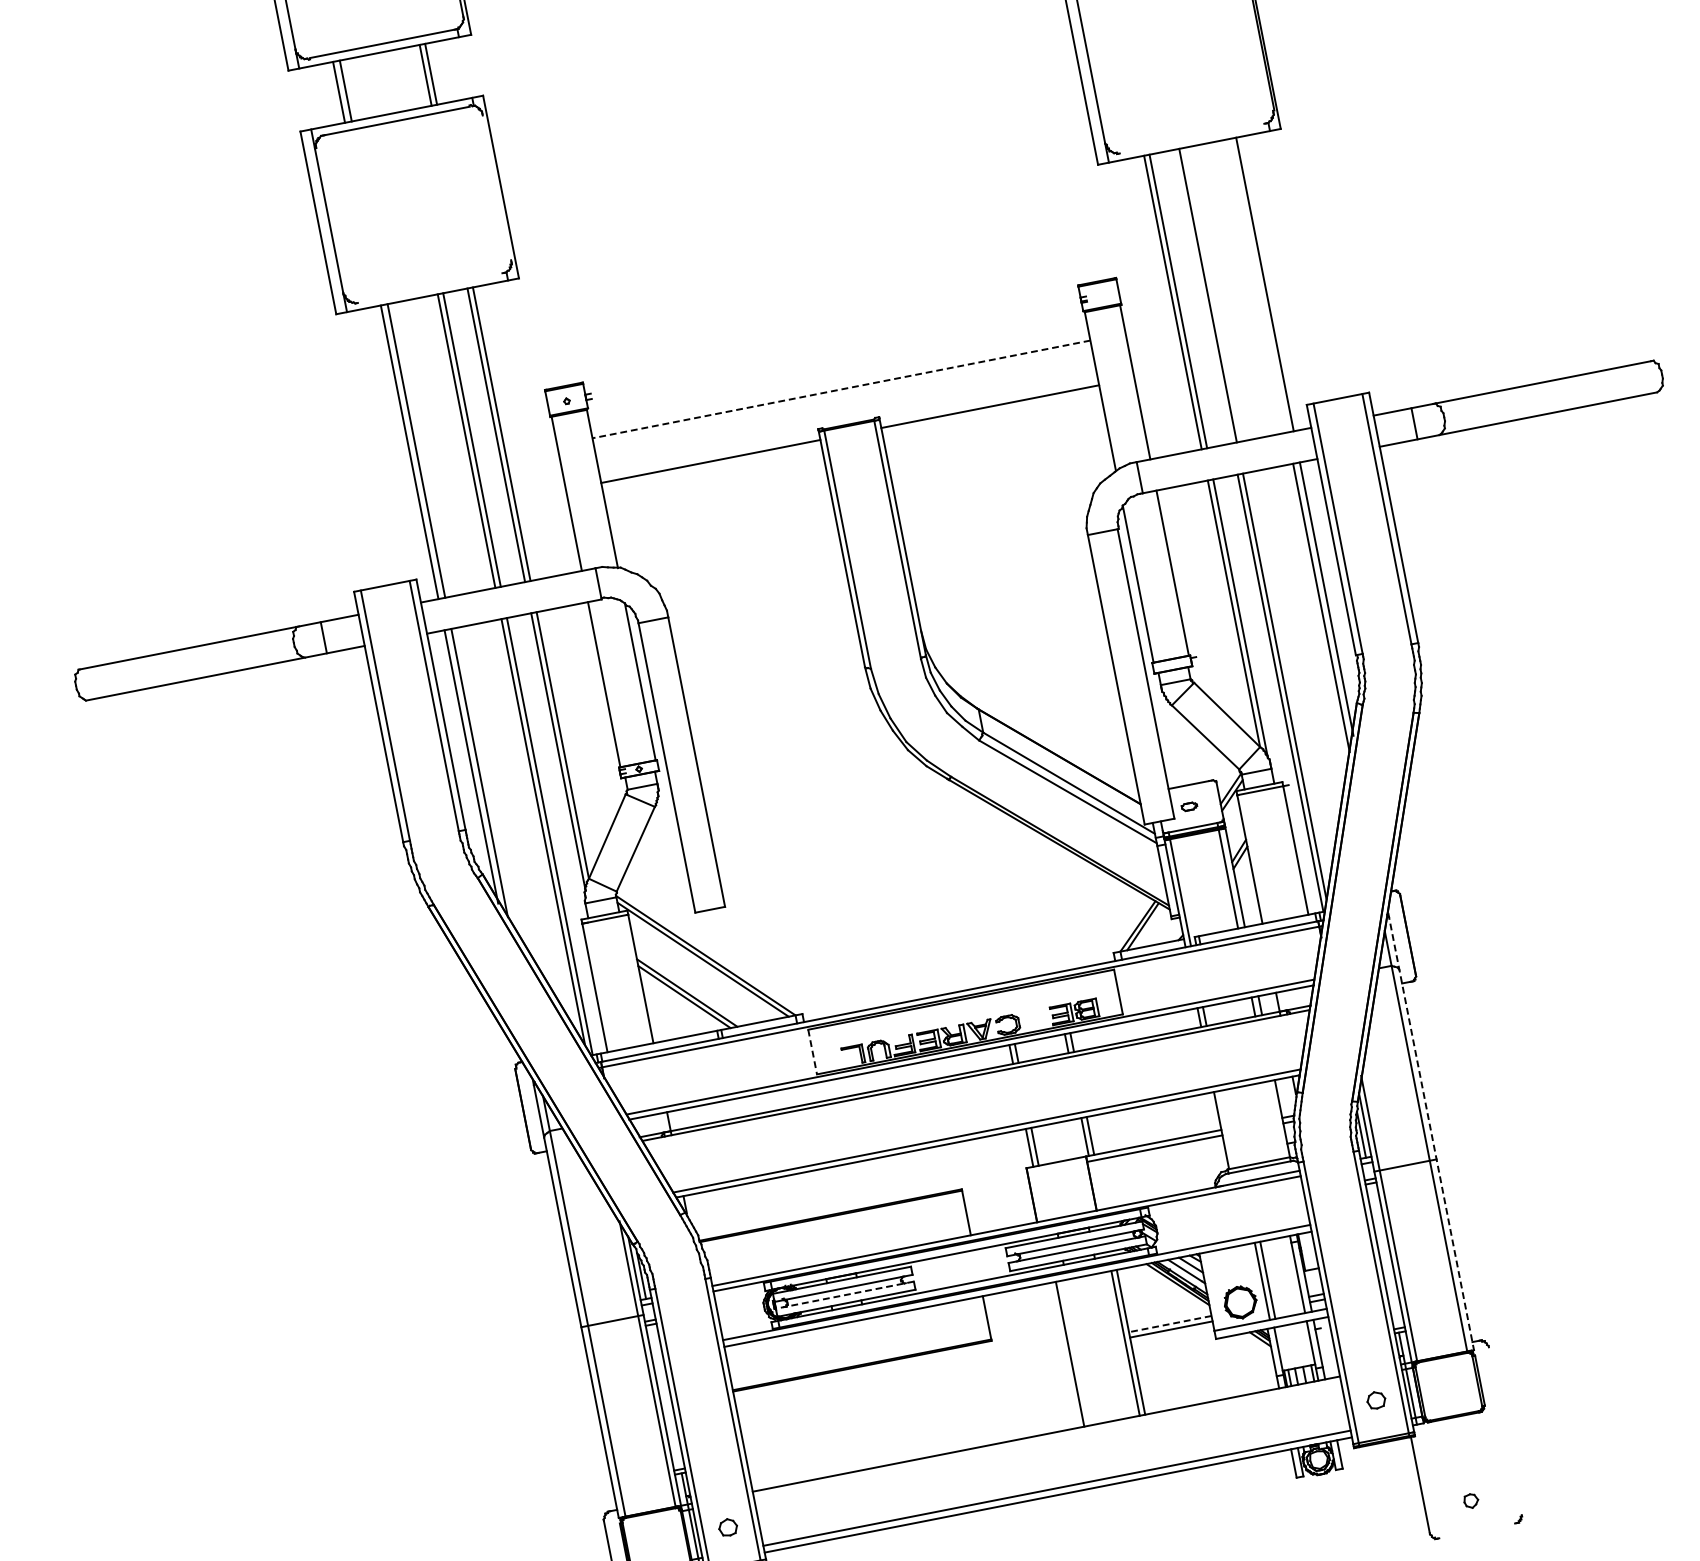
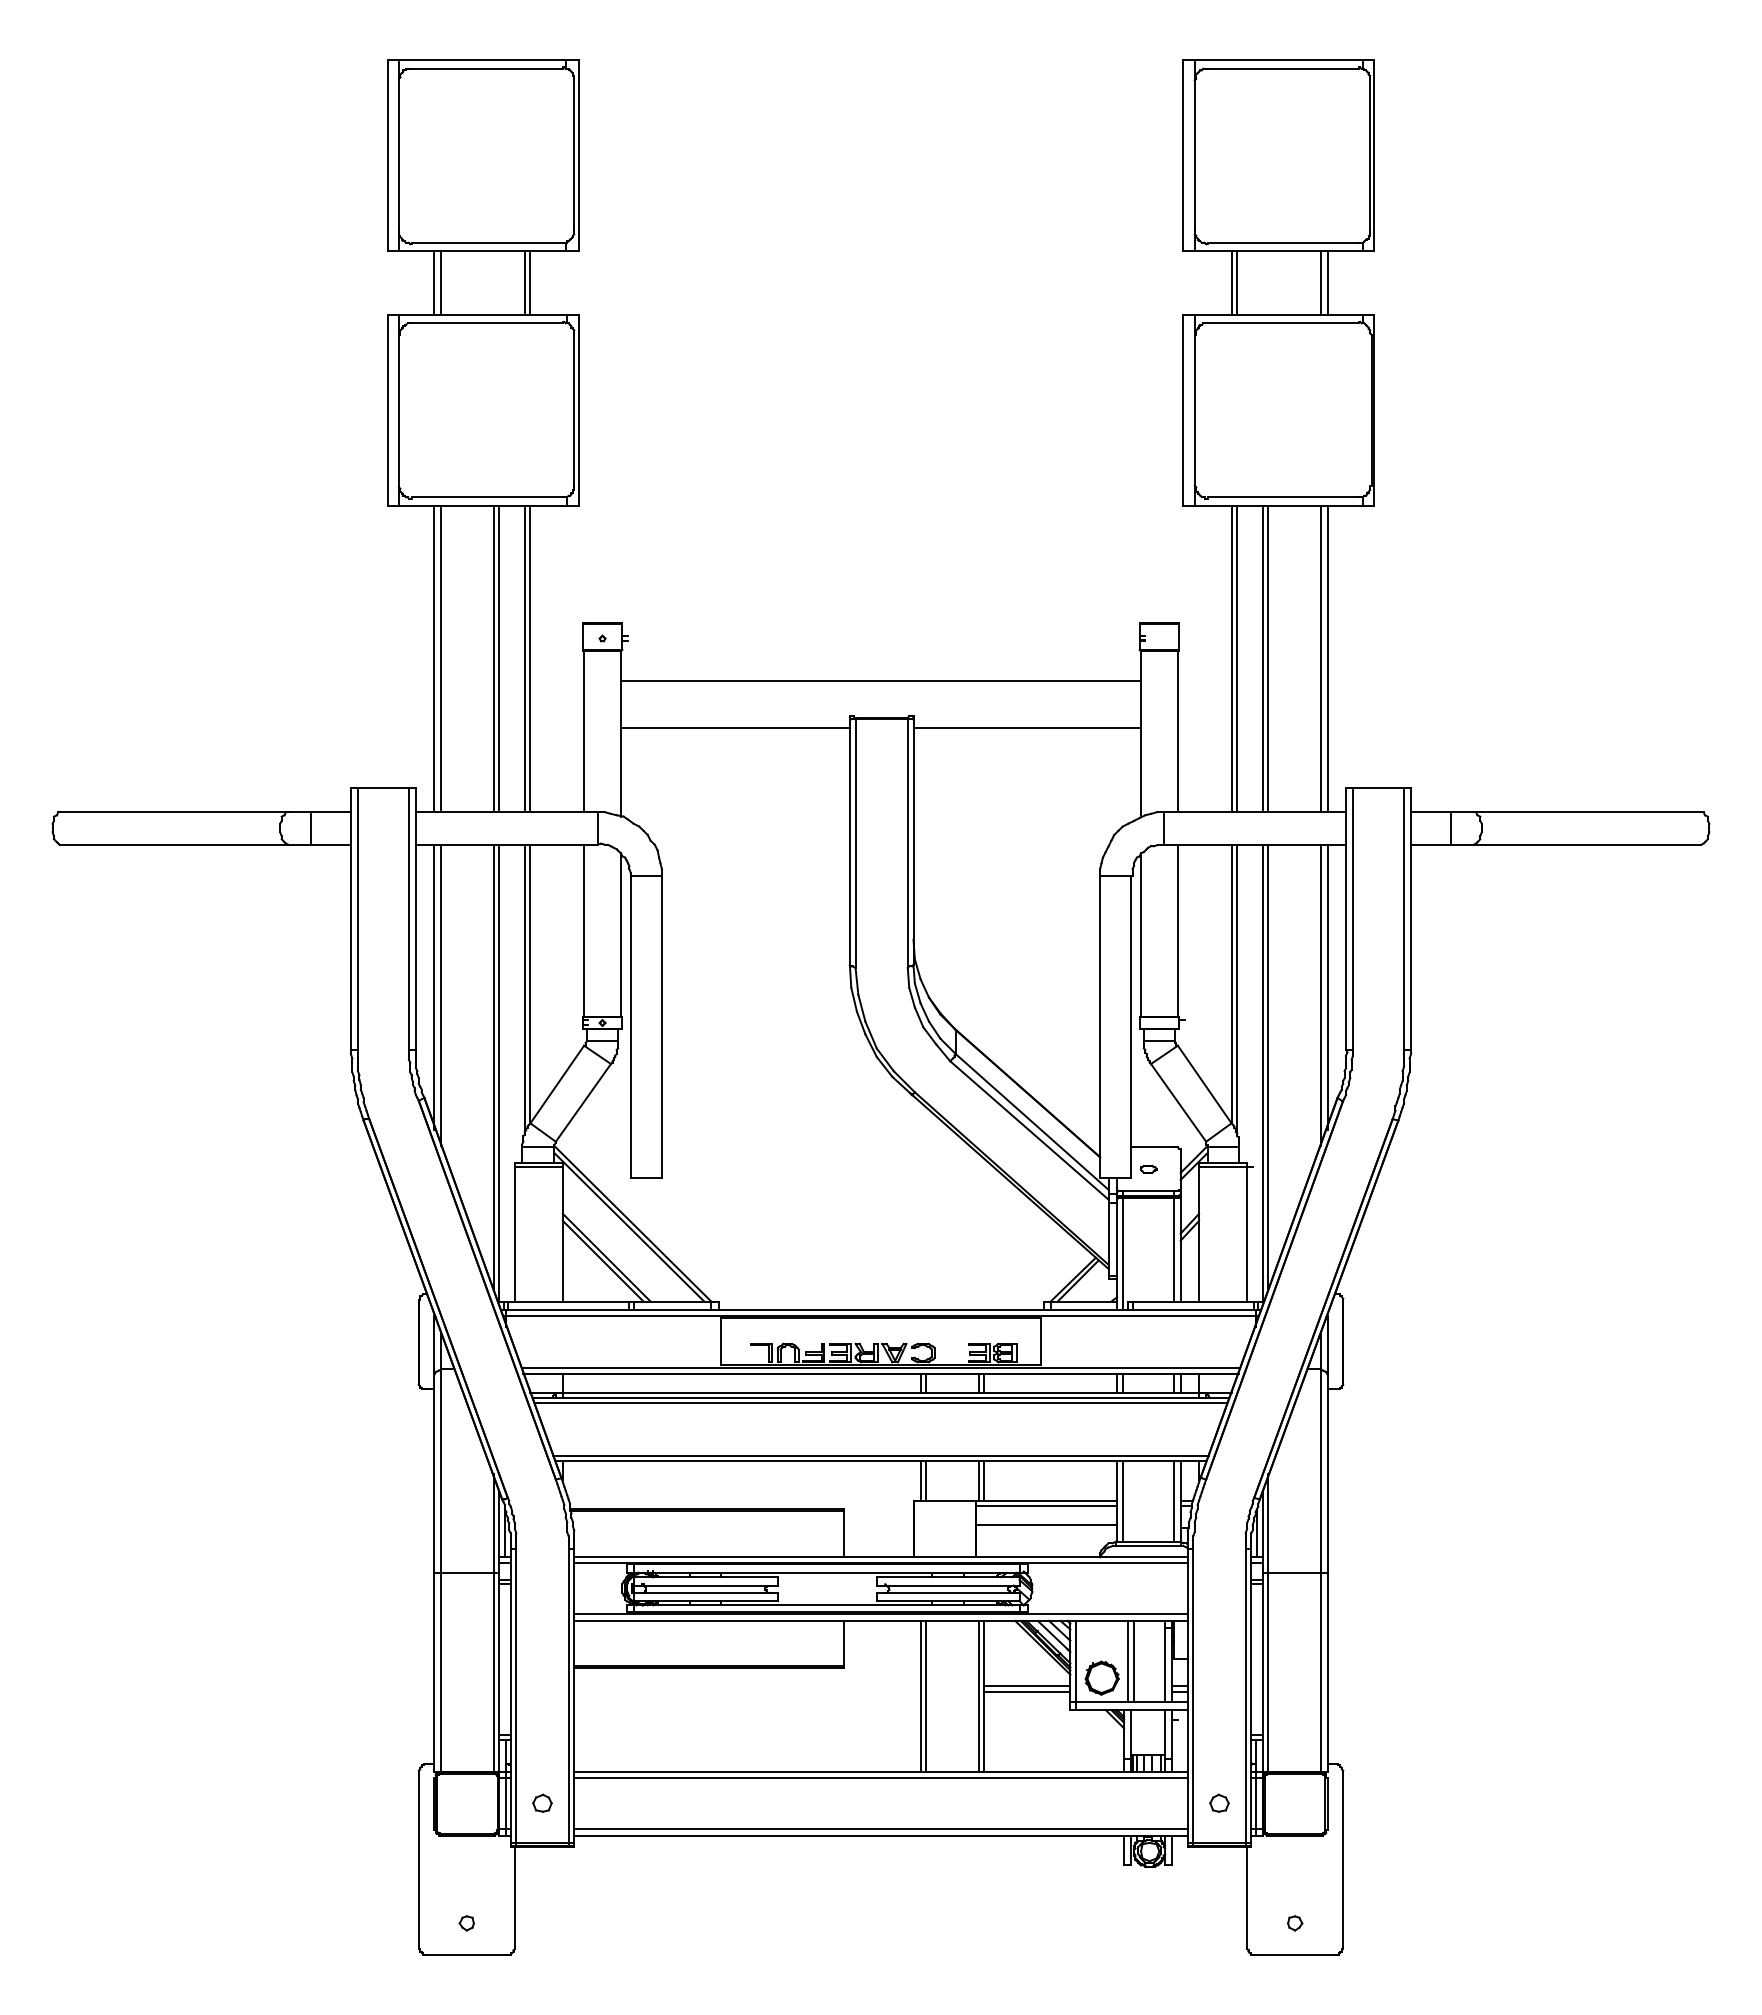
line: (1191, 138) -> (1282, 497), added
line: (497, 187) -> (574, 409), added
line: (1257, 285) -> (1320, 658), added
line: (429, 287) -> (486, 497), added
line: (1202, 296) -> (1262, 658), added
line: (840, 389) -> (880, 680), dashed -> solid
line: (813, 1052) -> (721, 1342), dashed -> solid
line: (976, 1081) -> (880, 1403), added
line: (1275, 1120) -> (1173, 1501), added
line: (1226, 1129) -> (1122, 1501), added
line: (1431, 1132) -> (1327, 1544), dashed -> solid
line: (1158, 1165) -> (1046, 1524), added
line: (844, 1295) -> (705, 1592), dashed -> solid
line: (1213, 1295) -> (1076, 1665), added
line: (1169, 1323) -> (1026, 1685), dashed -> solid
line: (1075, 1353) -> (926, 1696), added
line: (1505, 1430) -> (1343, 1859), added
line: (1046, 1439) -> (880, 1777), added
line: (1476, 1530) -> (1294, 1954), added

